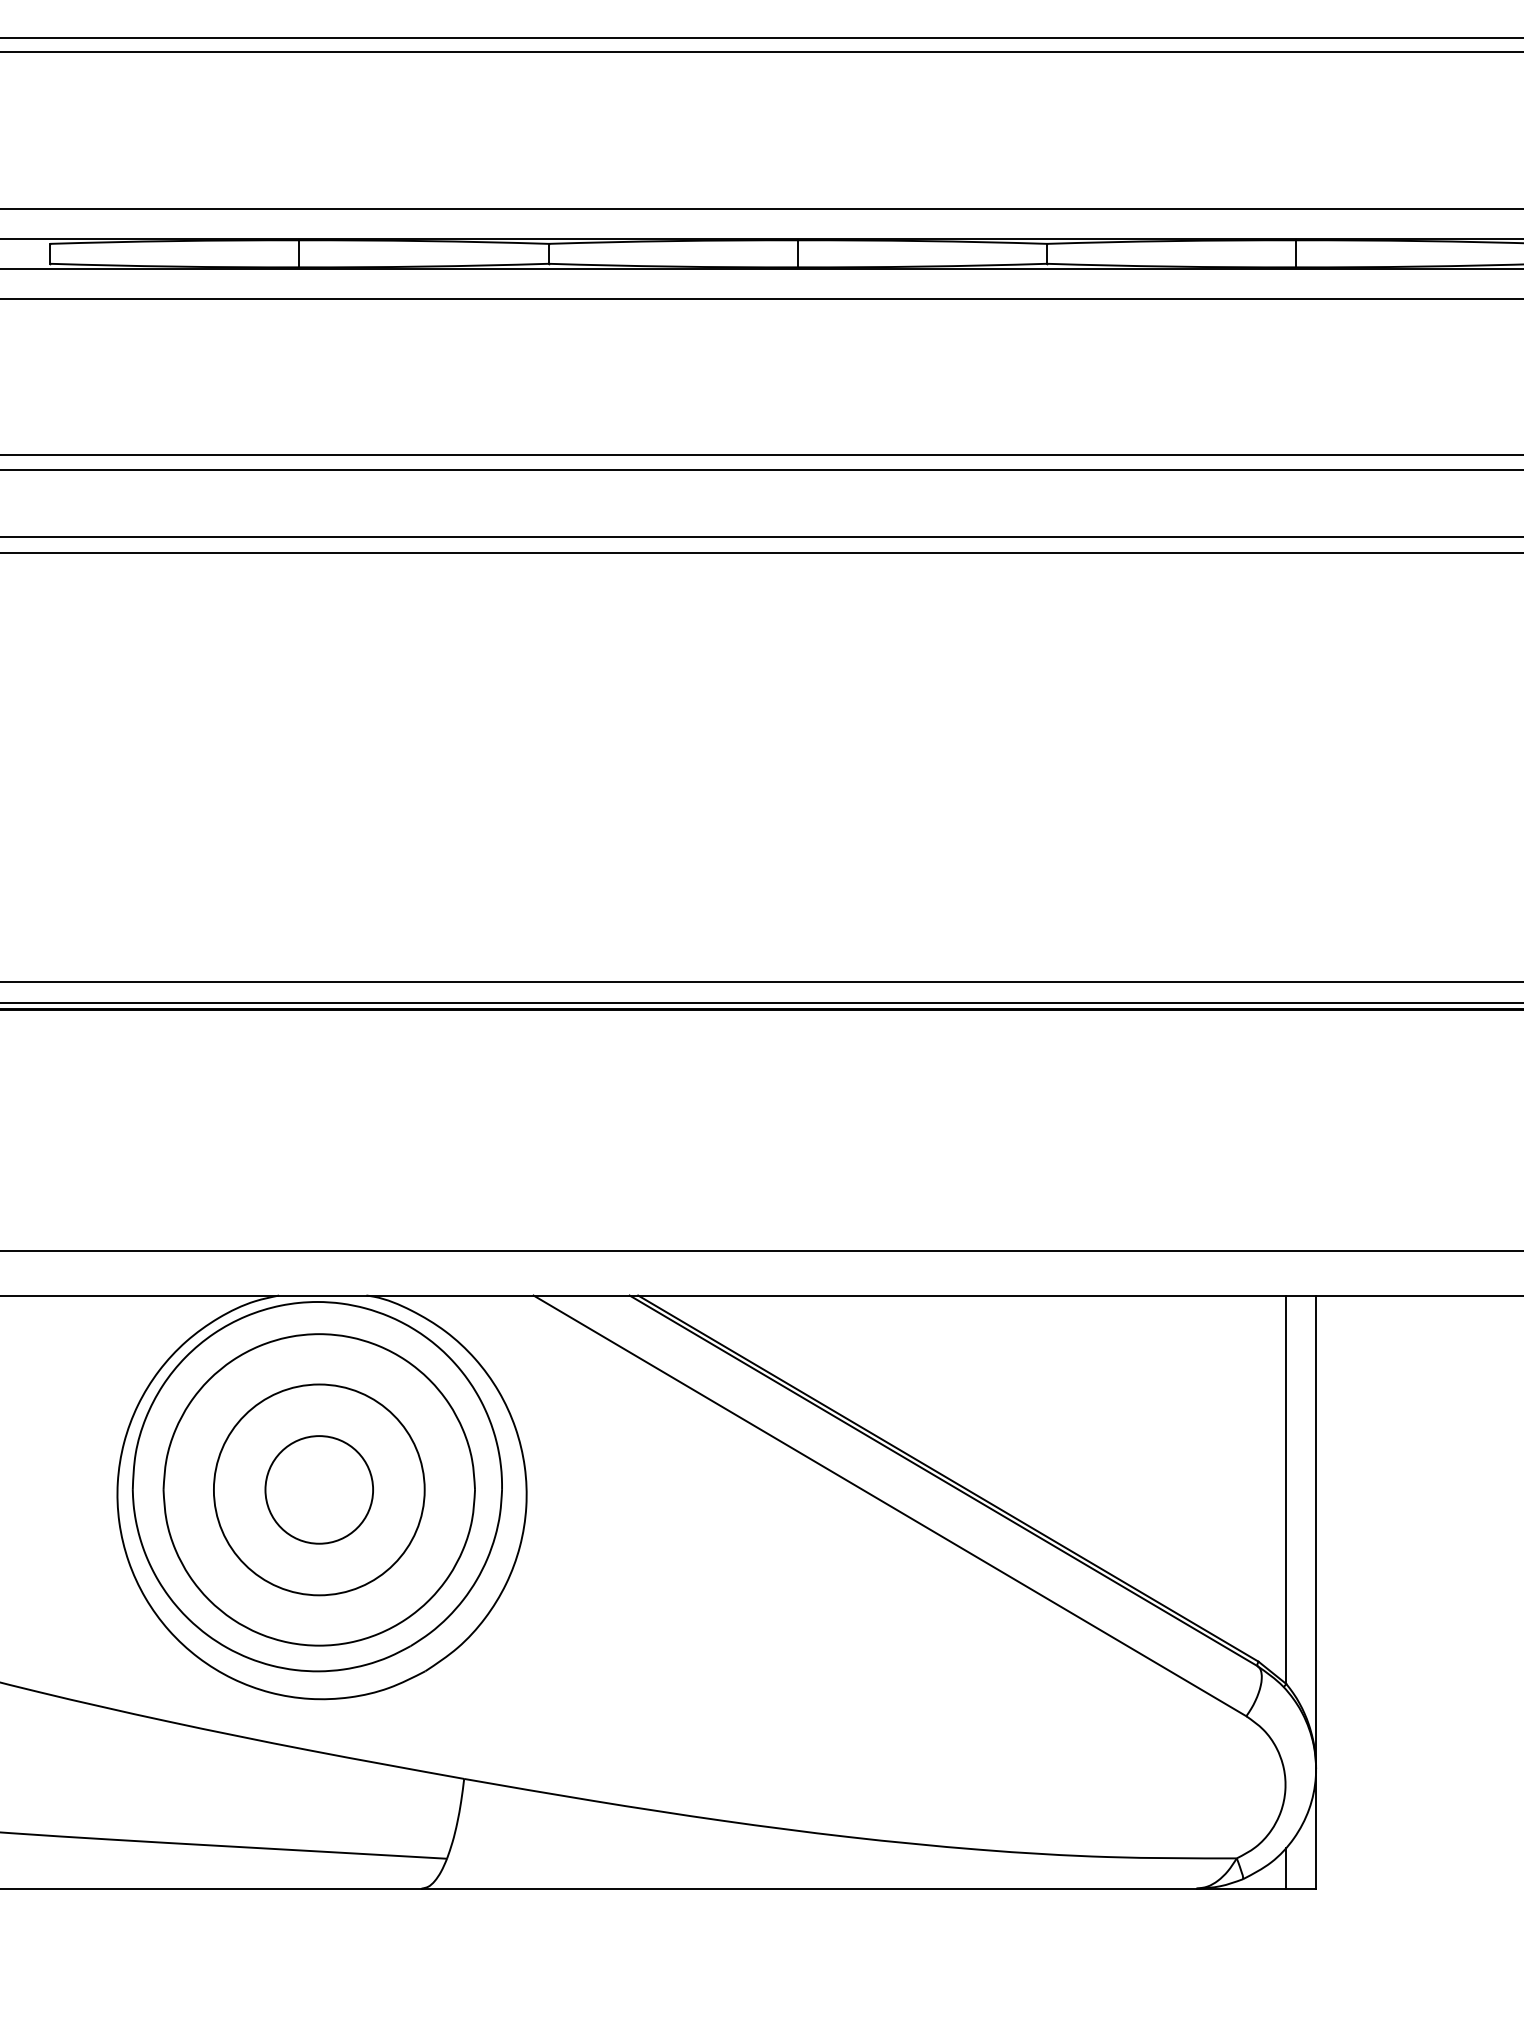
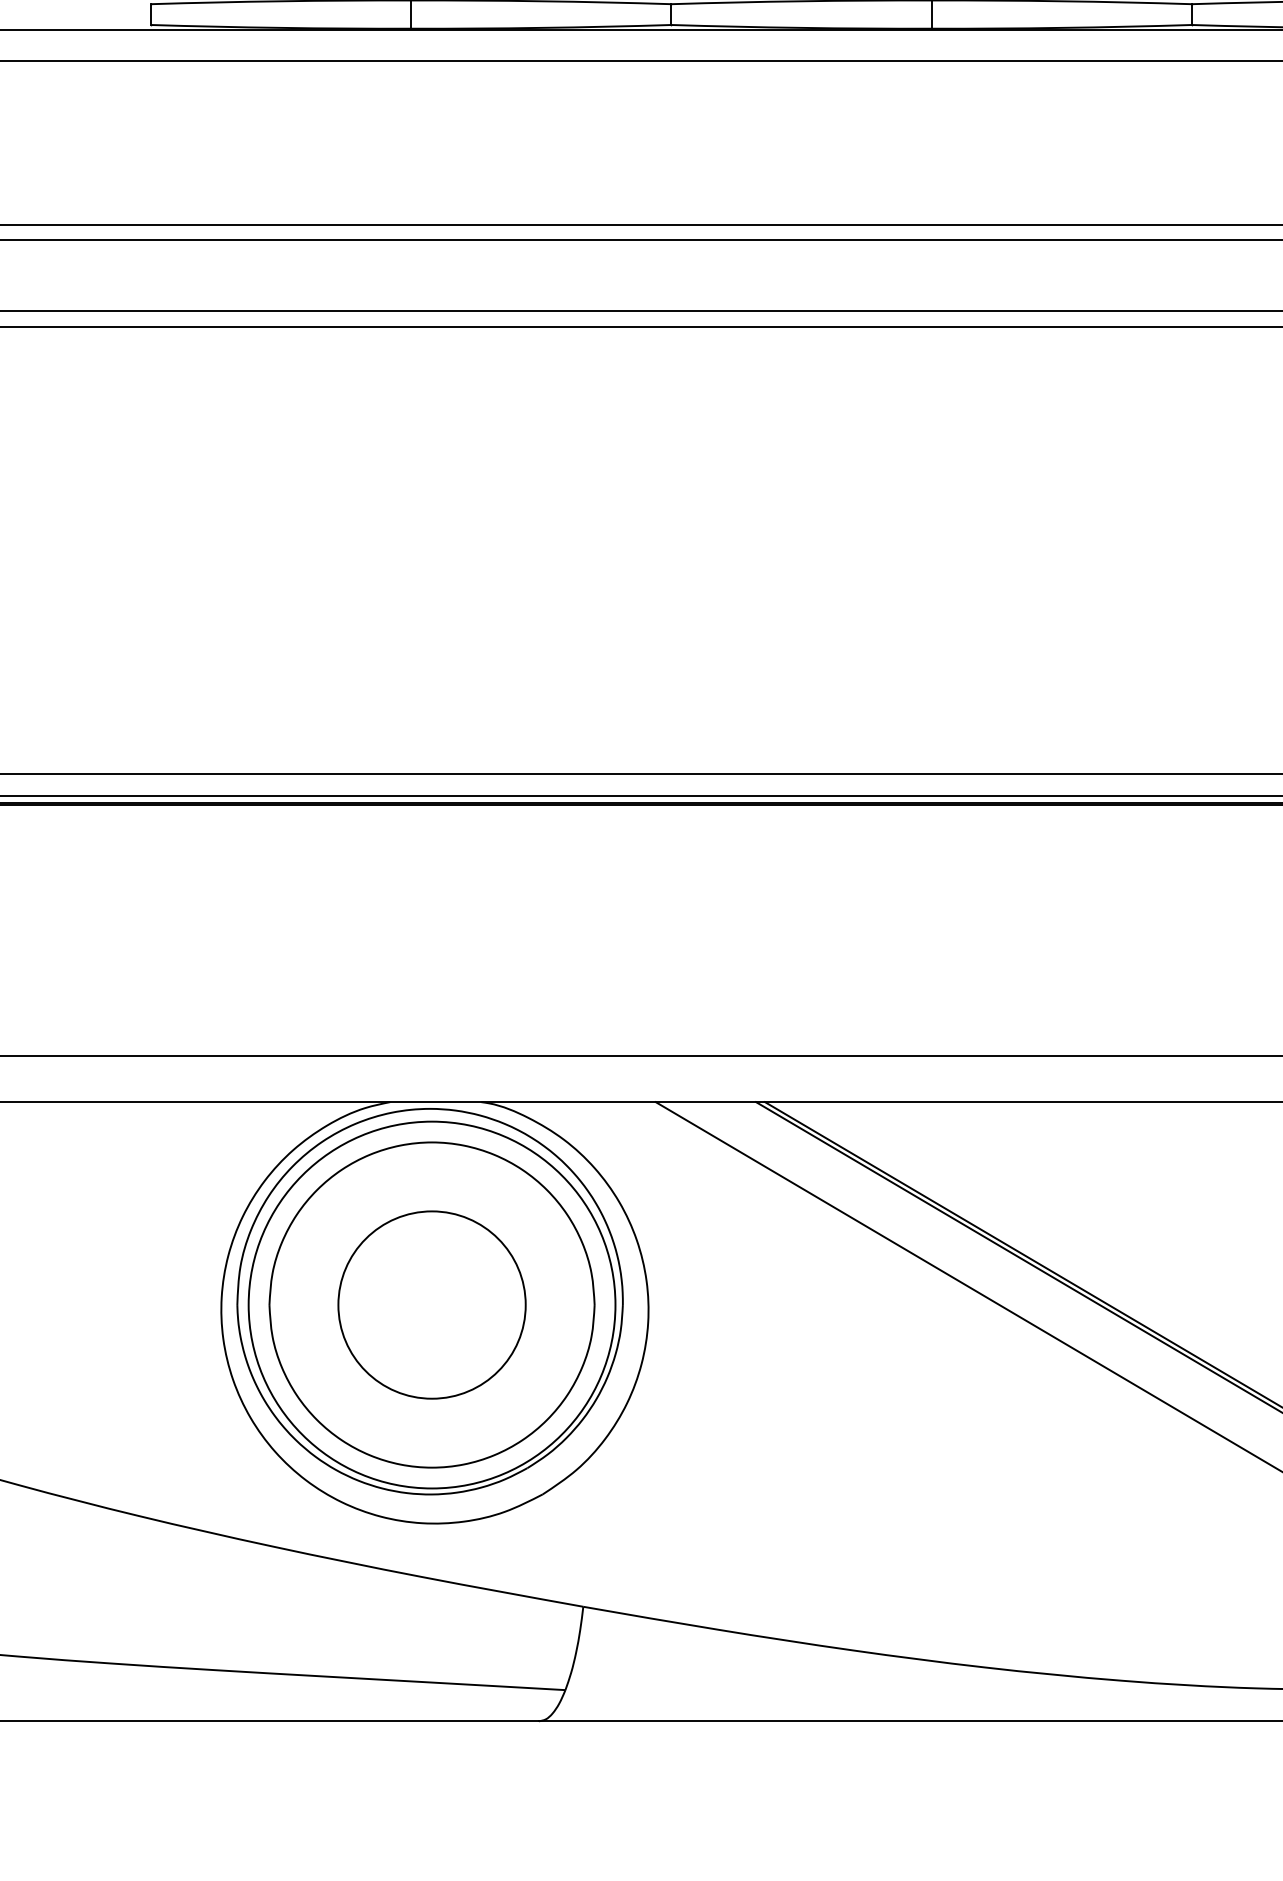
circle: (318, 1489) -> (431, 1304), size x1.67
circle: (319, 1489) -> (432, 1304), size x1.67

